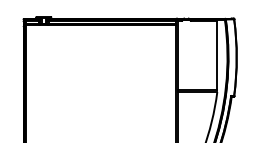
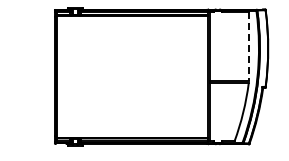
line: (217, 56) -> (248, 47), solid -> dashed

